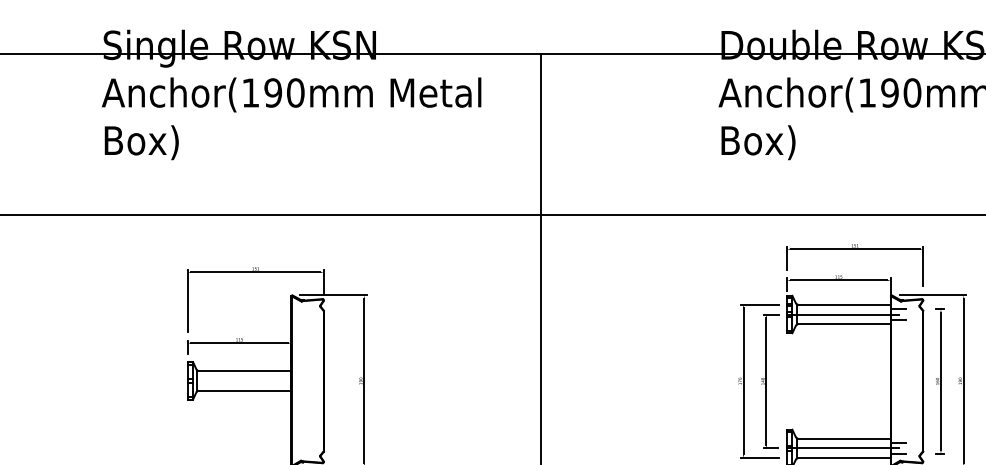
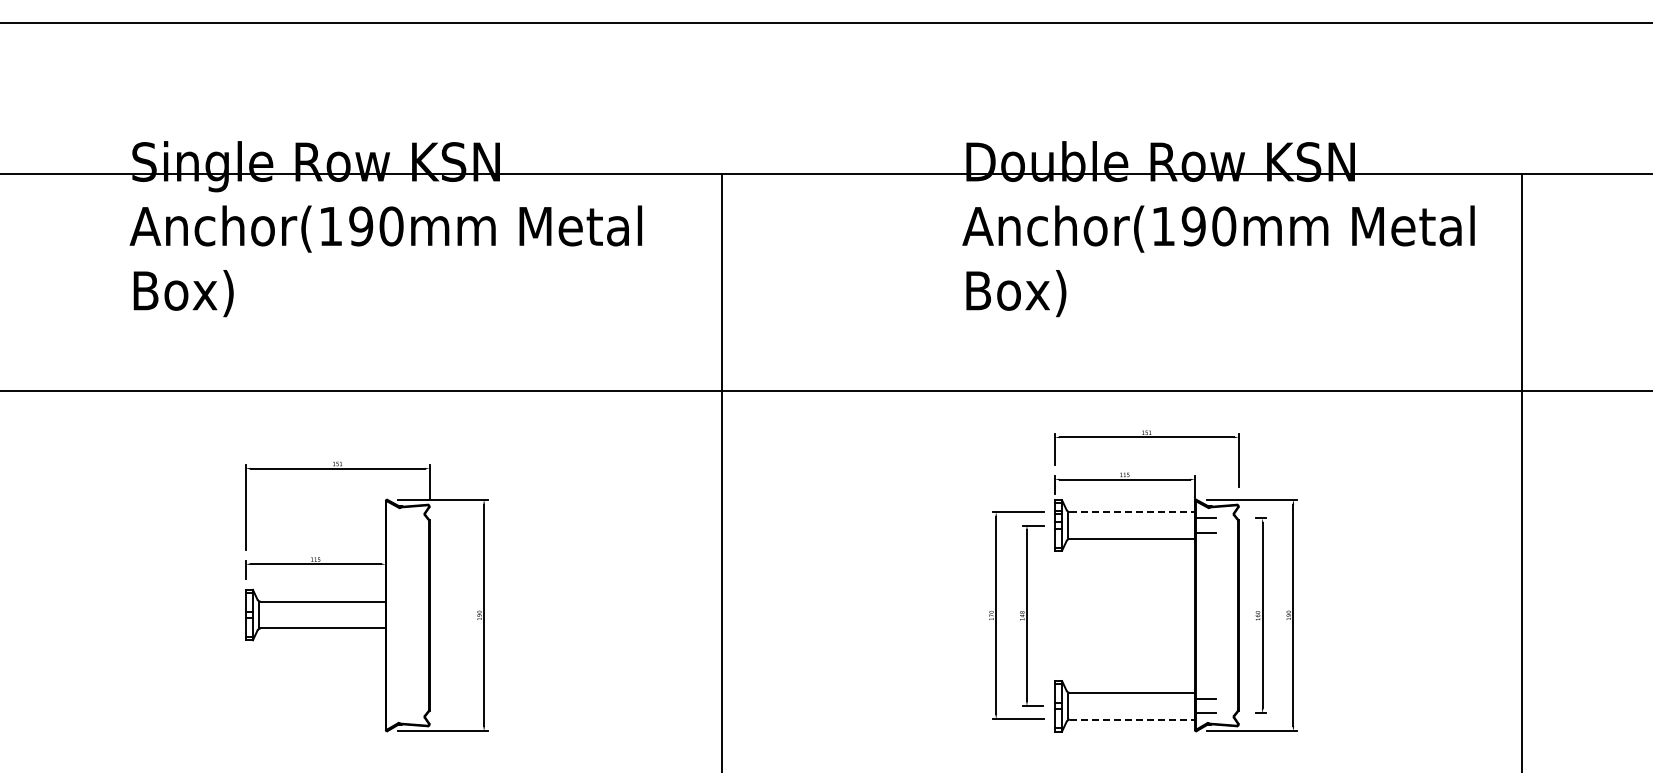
line: (844, 304) -> (1132, 512), solid -> dashed
line: (842, 314) -> (1129, 525), removed
line: (842, 448) -> (1129, 706), removed
line: (844, 458) -> (1132, 719), solid -> dashed

